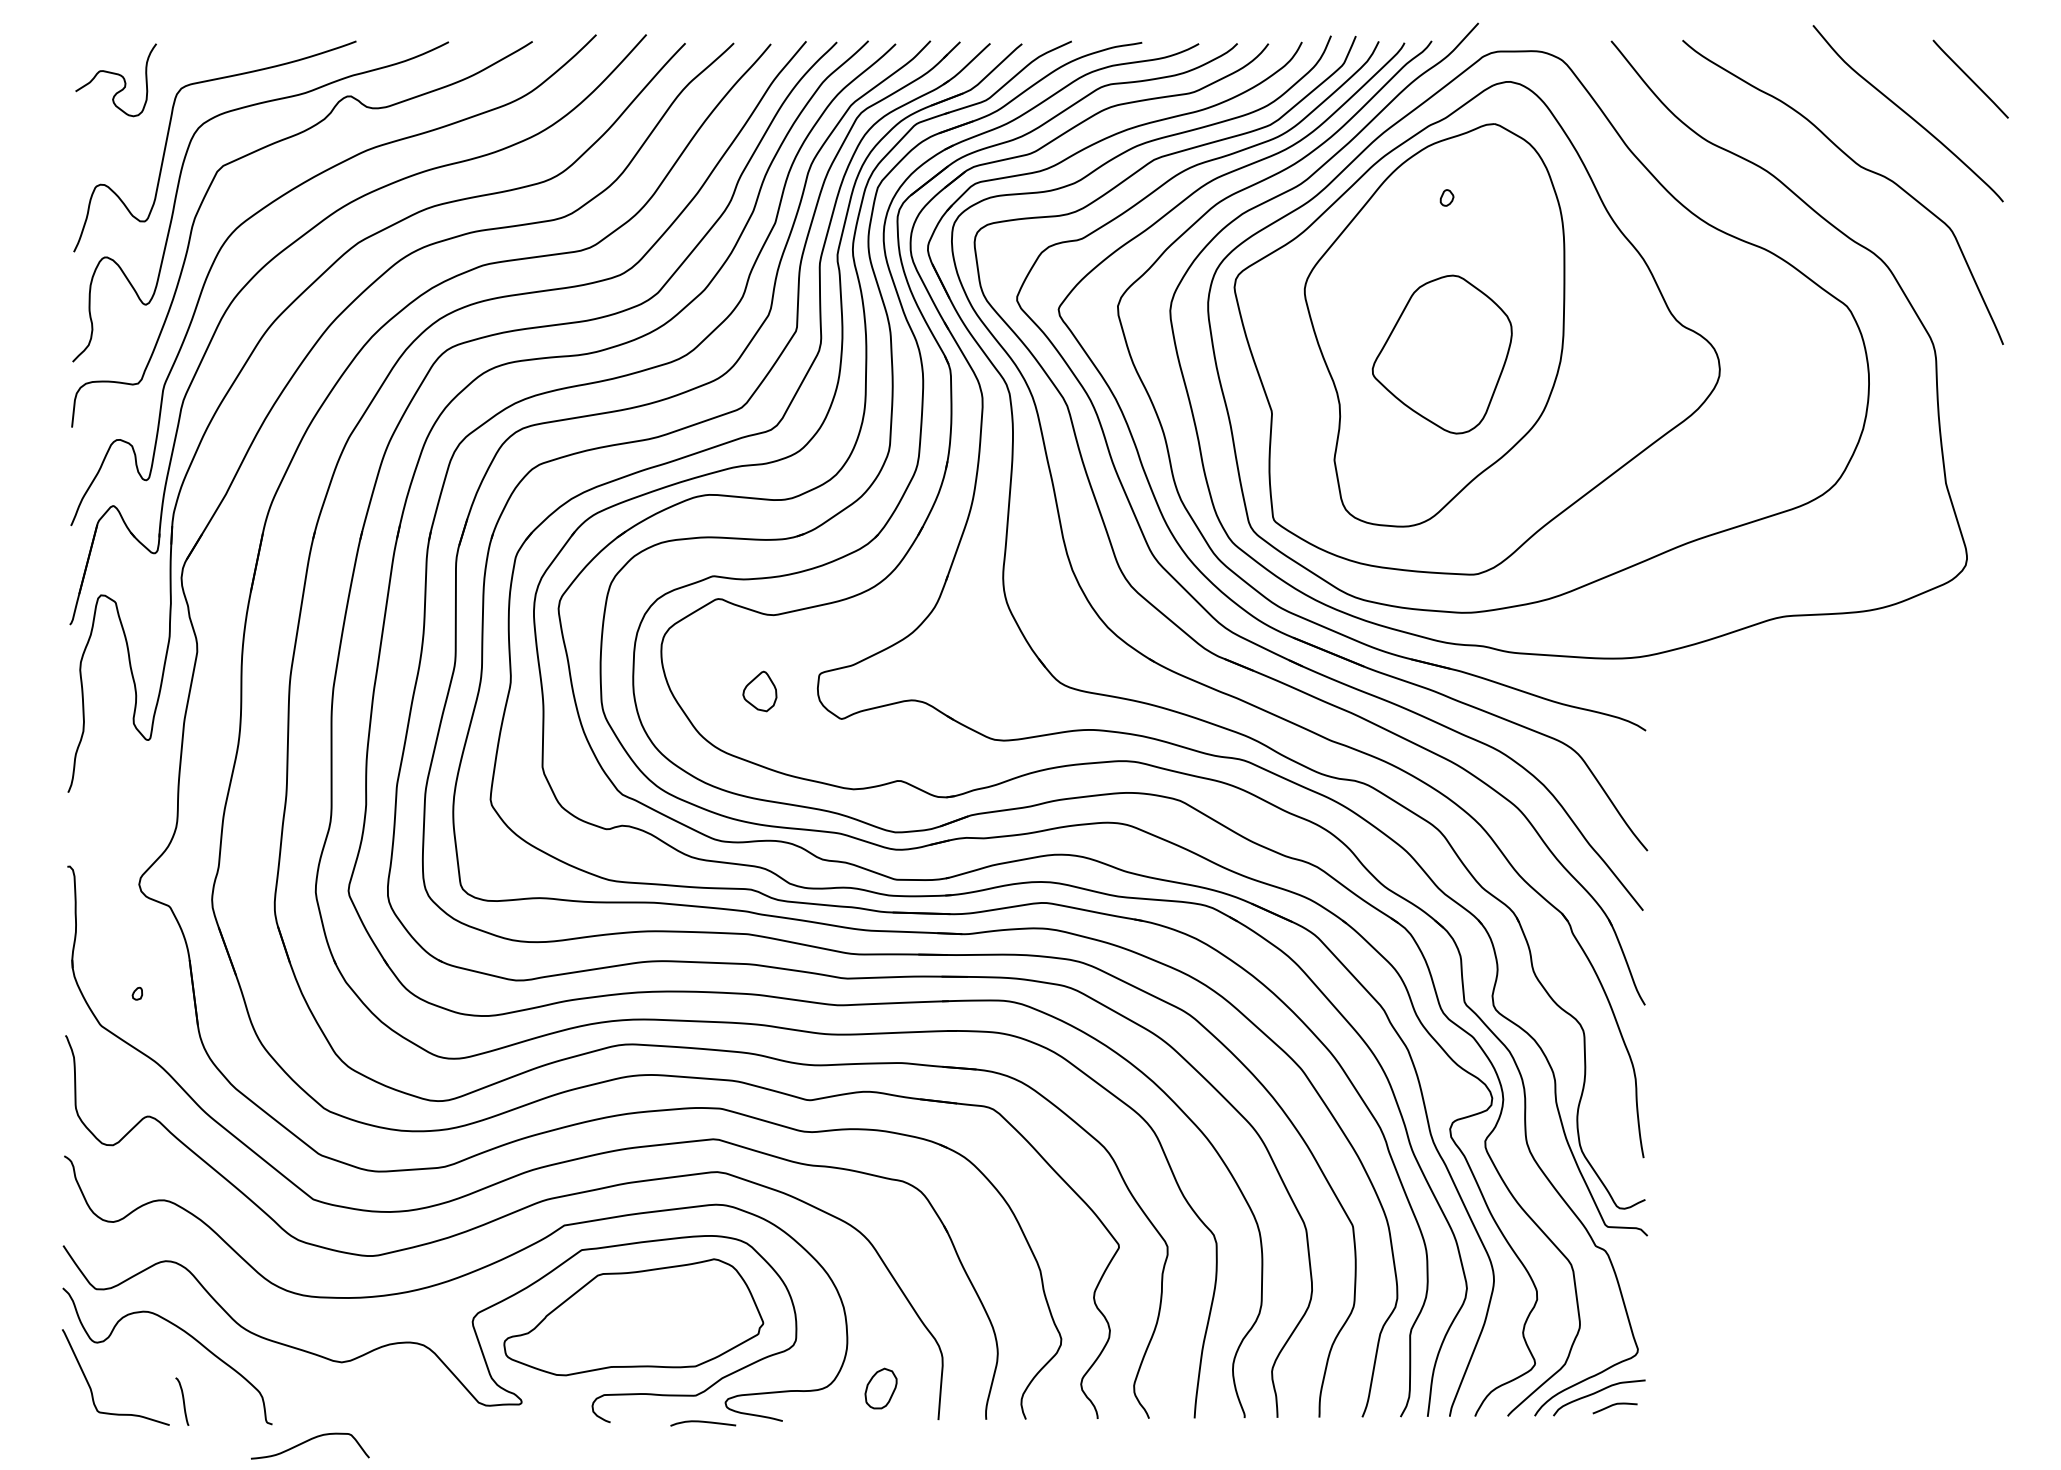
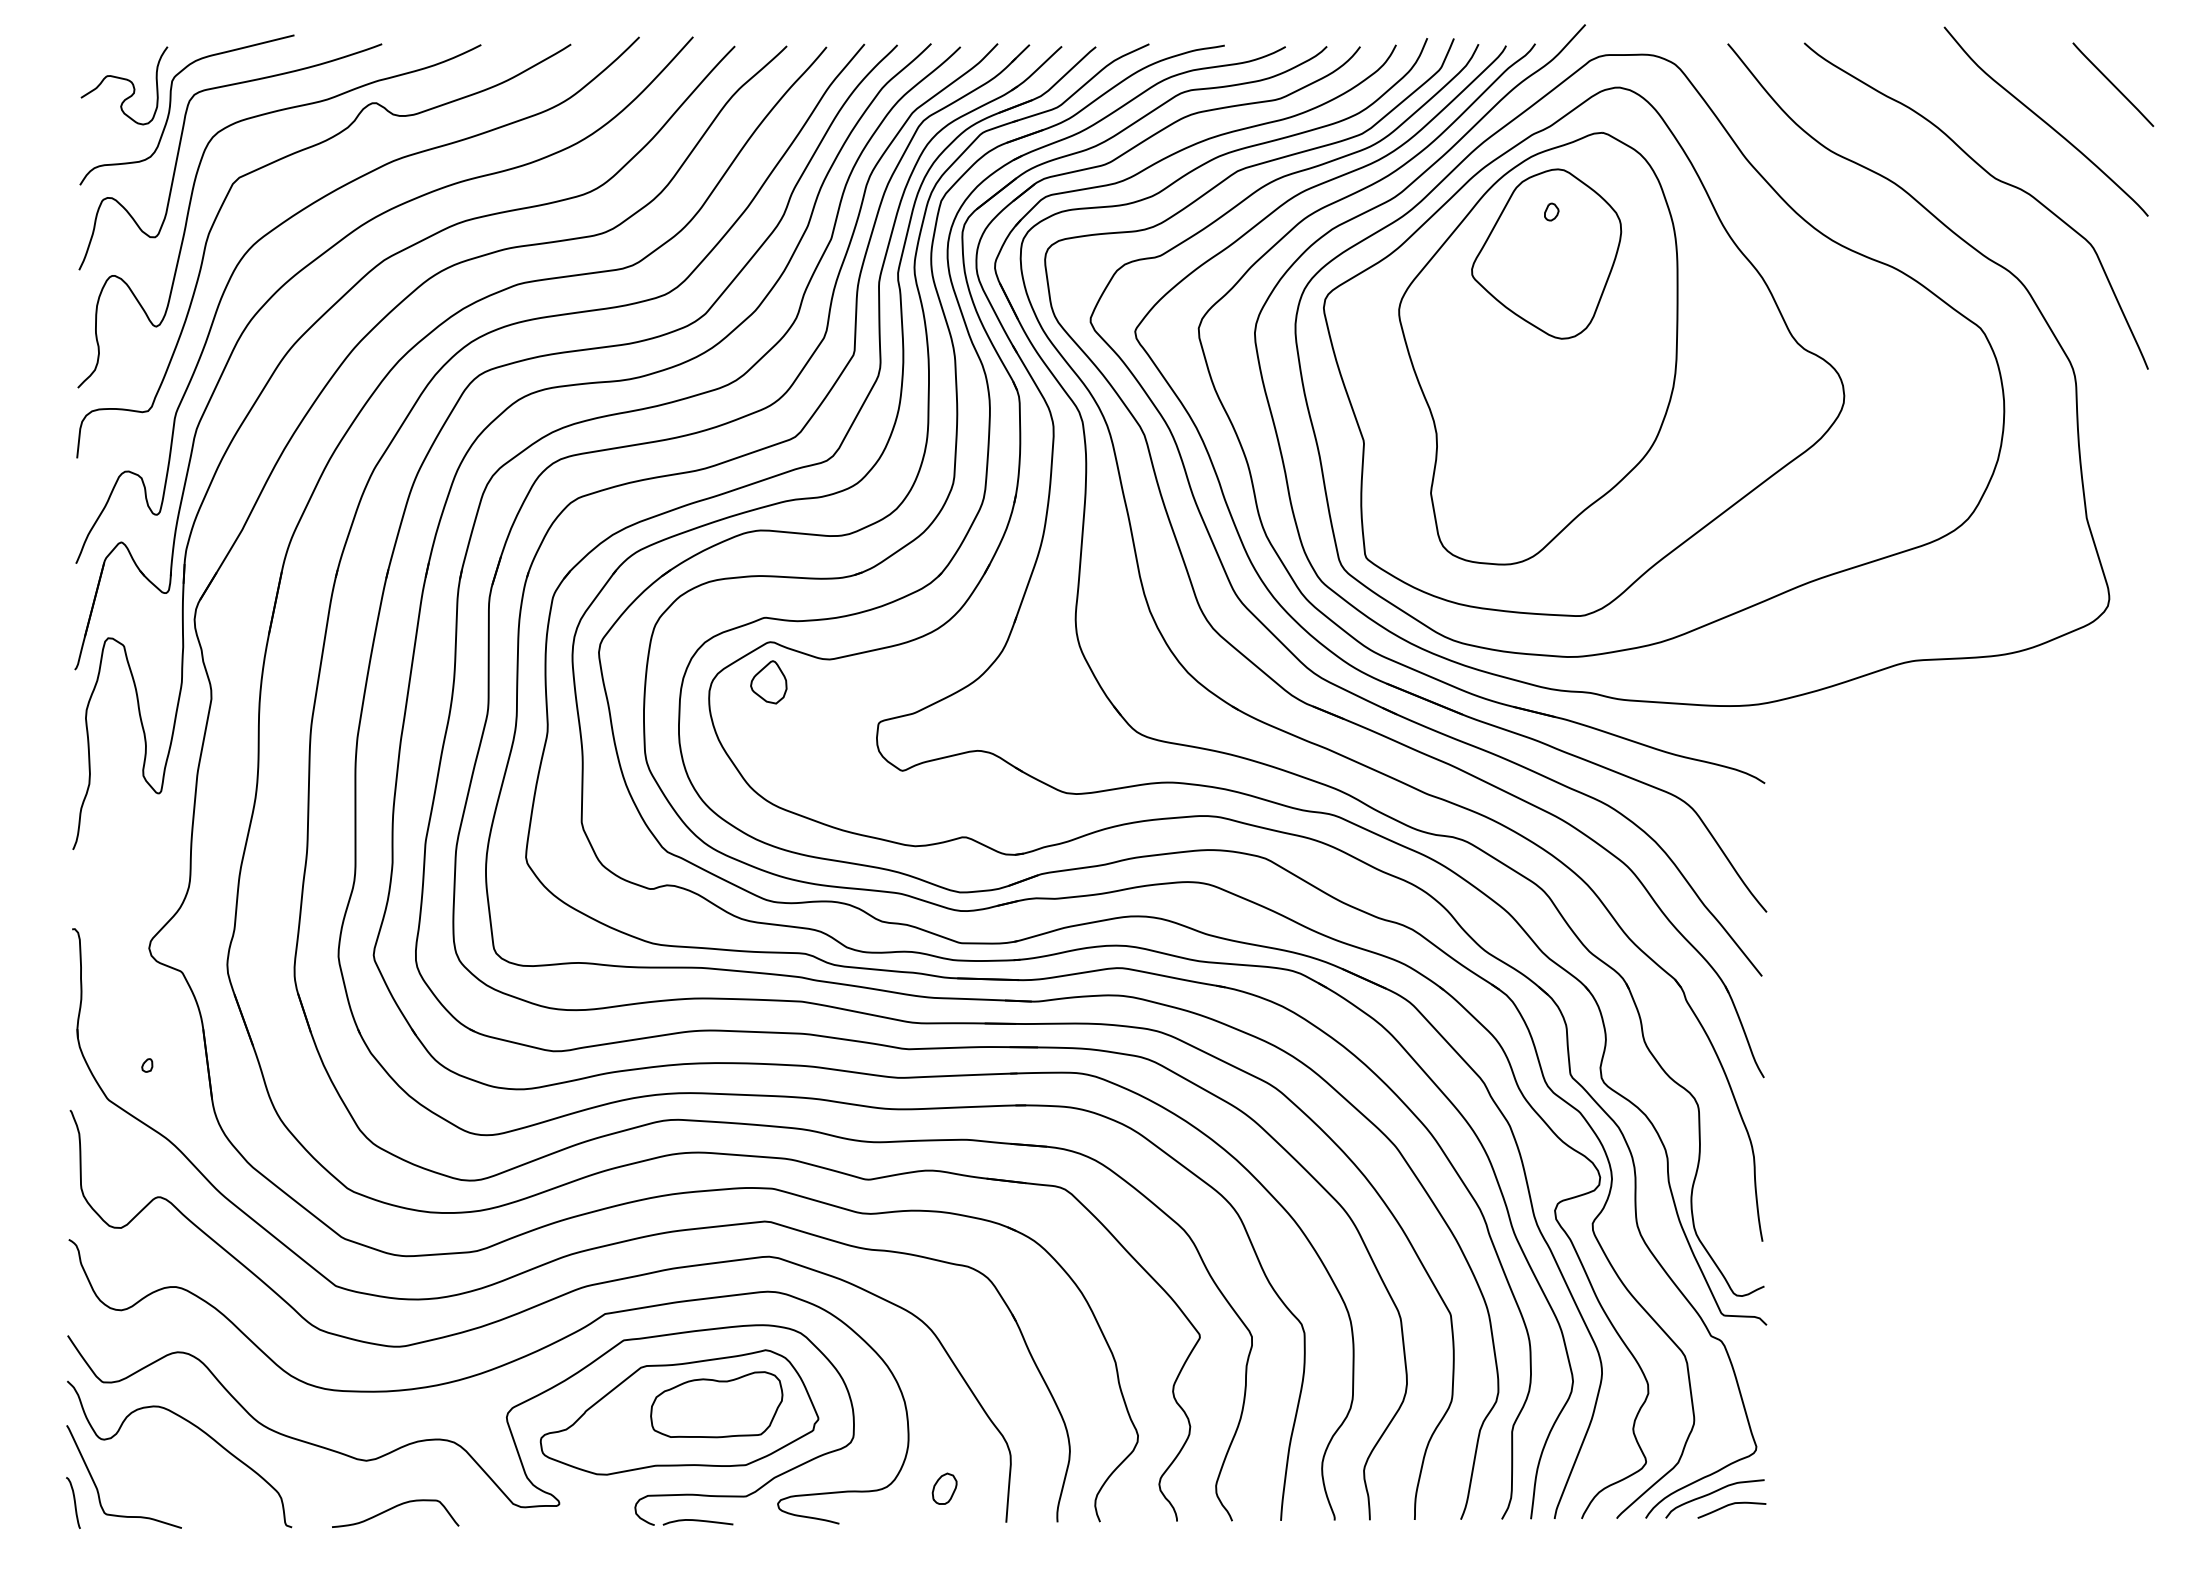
curve: (159, 102) -> (170, 109), added
part: (1442, 354) -> (1546, 253), moved
part: (759, 691) -> (768, 682), moved
part: (668, 1309) -> (716, 1404), added
part: (880, 1388) -> (944, 1488), size x0.71
curve: (183, 1401) -> (74, 1502), moved
part: (1614, 1407) -> (1731, 1509), size x1.43
curve: (702, 1422) -> (697, 1521), moved
curve: (309, 1441) -> (394, 1508), moved

